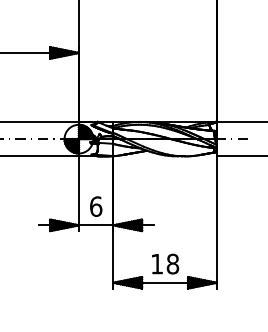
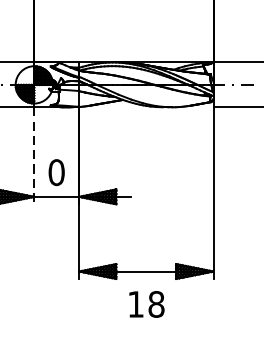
line: (78, 194) -> (33, 156), solid -> dashed
text: (96, 206) -> (57, 172), 6 -> 0
text: (165, 263) -> (146, 303), moved

